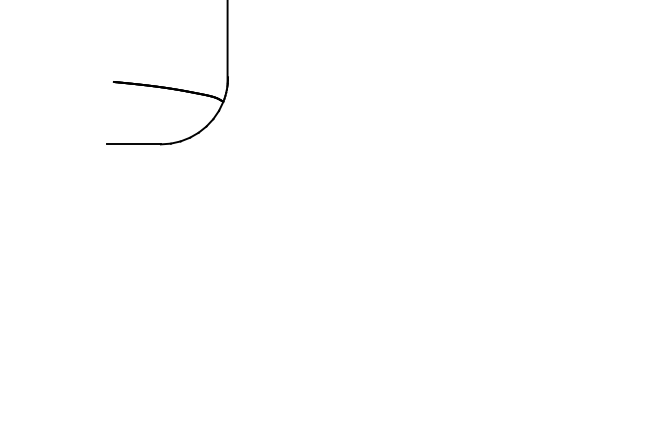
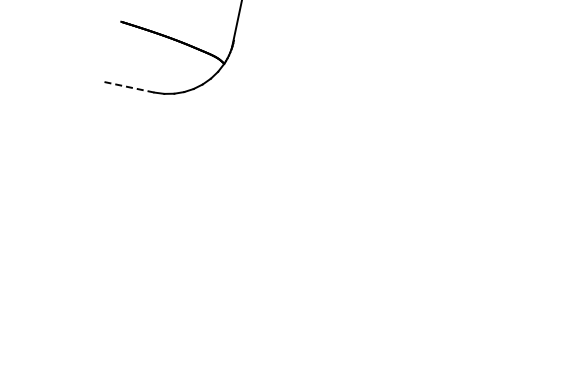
line: (134, 144) -> (128, 87), solid -> dashed

